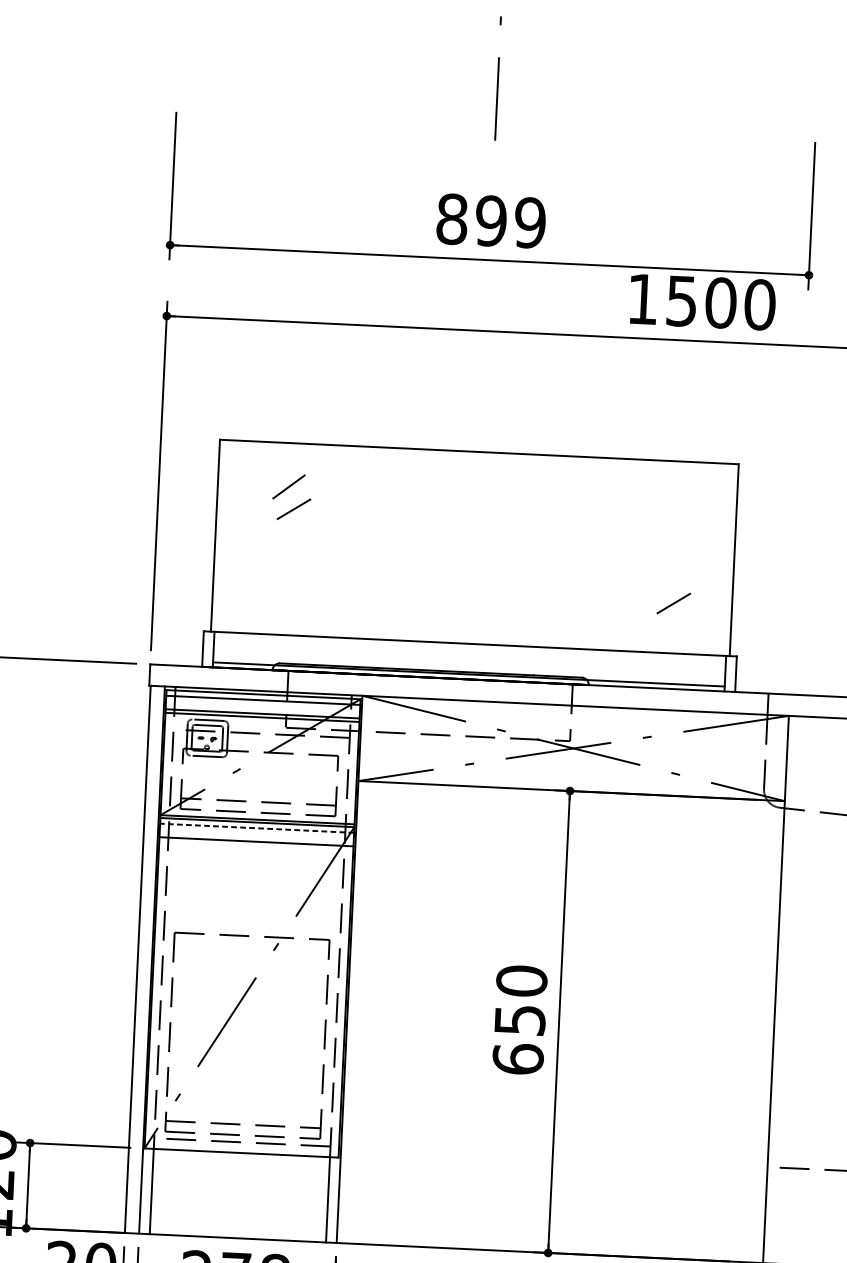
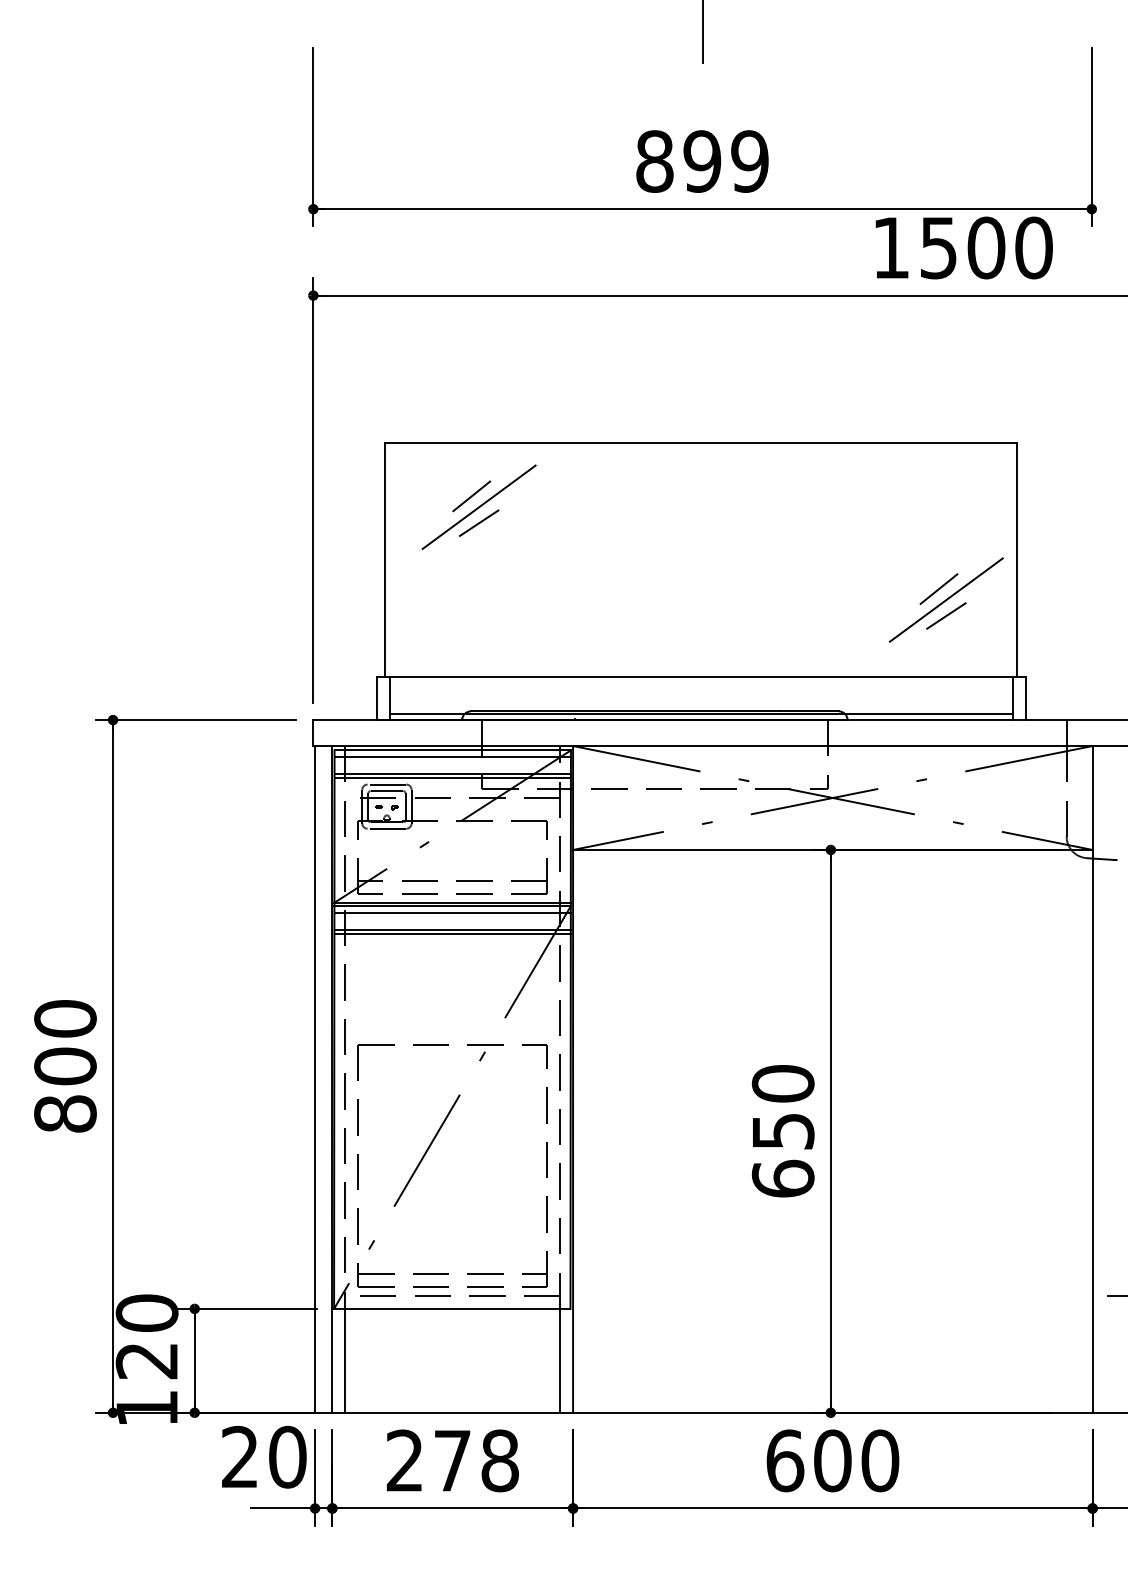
line: (294, 495) -> (478, 506), added
line: (668, 580) -> (938, 588), added
line: (673, 589) -> (945, 599), added
line: (257, 828) -> (452, 913), dashed -> solid
line: (256, 844) -> (452, 933), added

